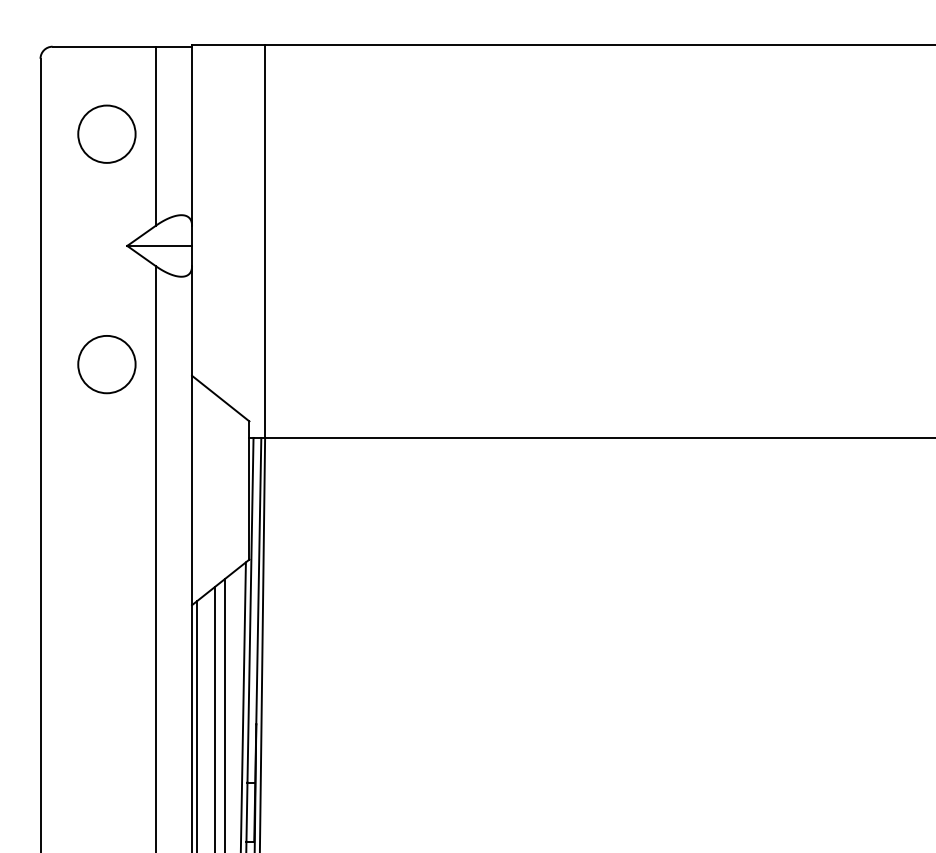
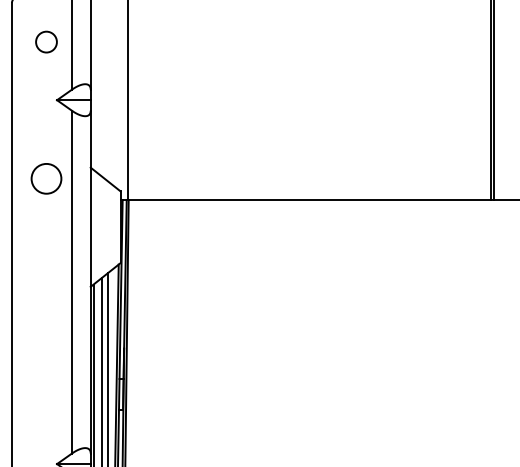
circle: (106, 132) -> (46, 41), size x0.7
circle: (106, 363) -> (46, 178), moved

